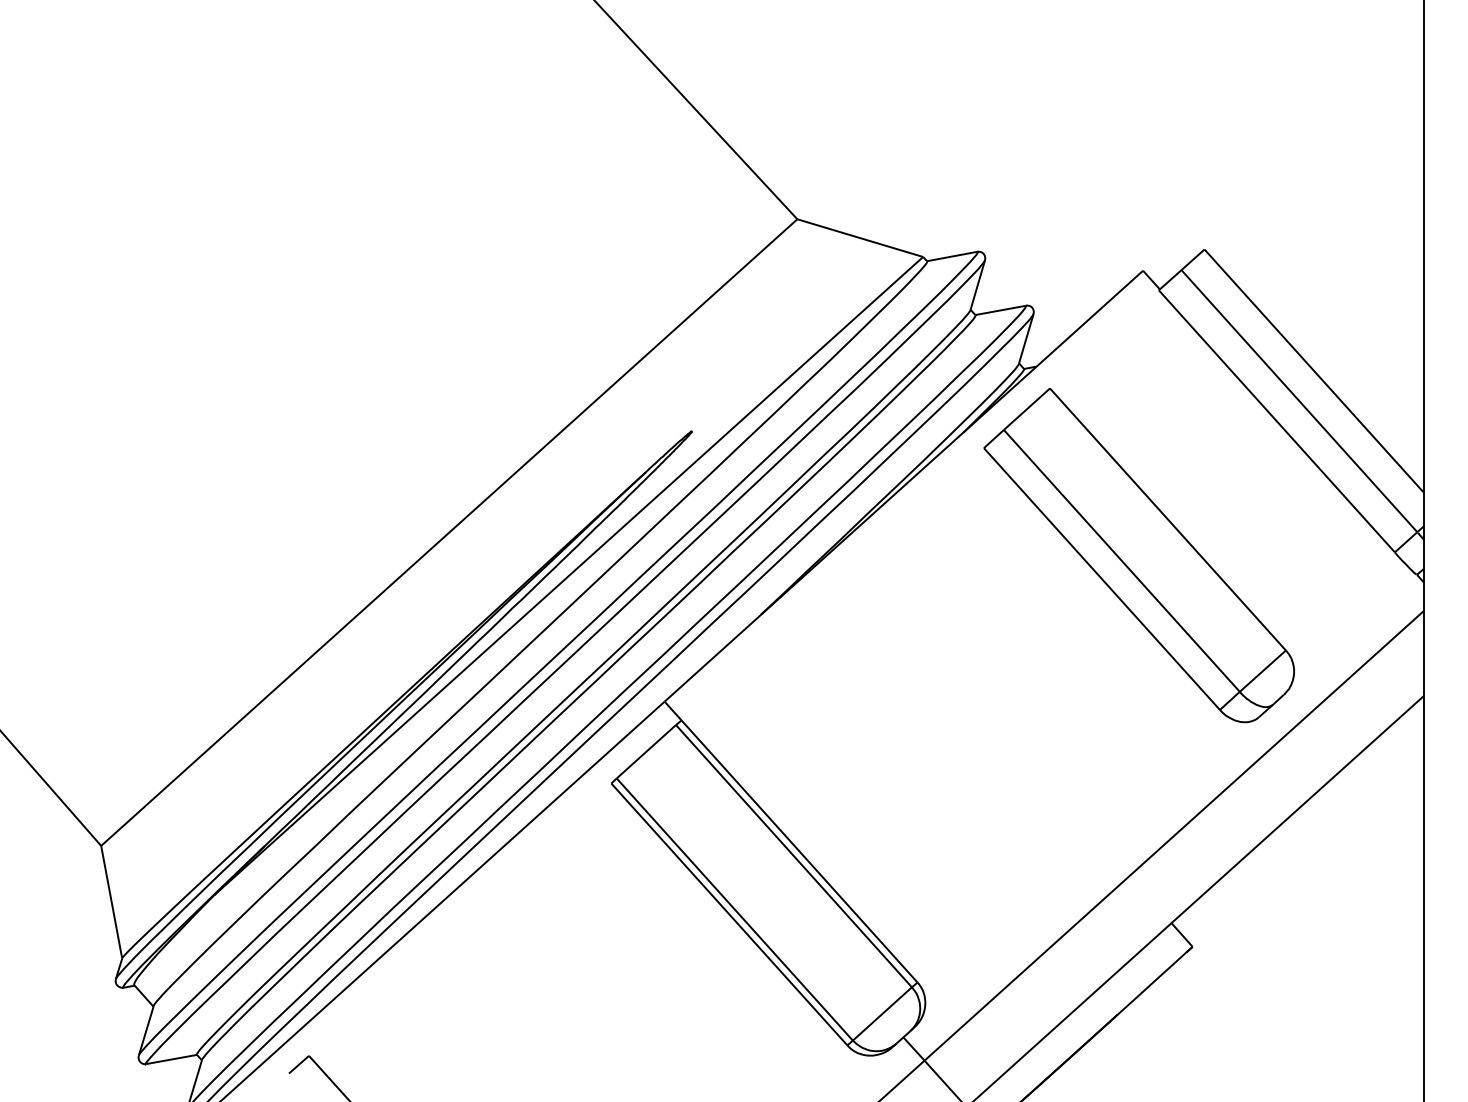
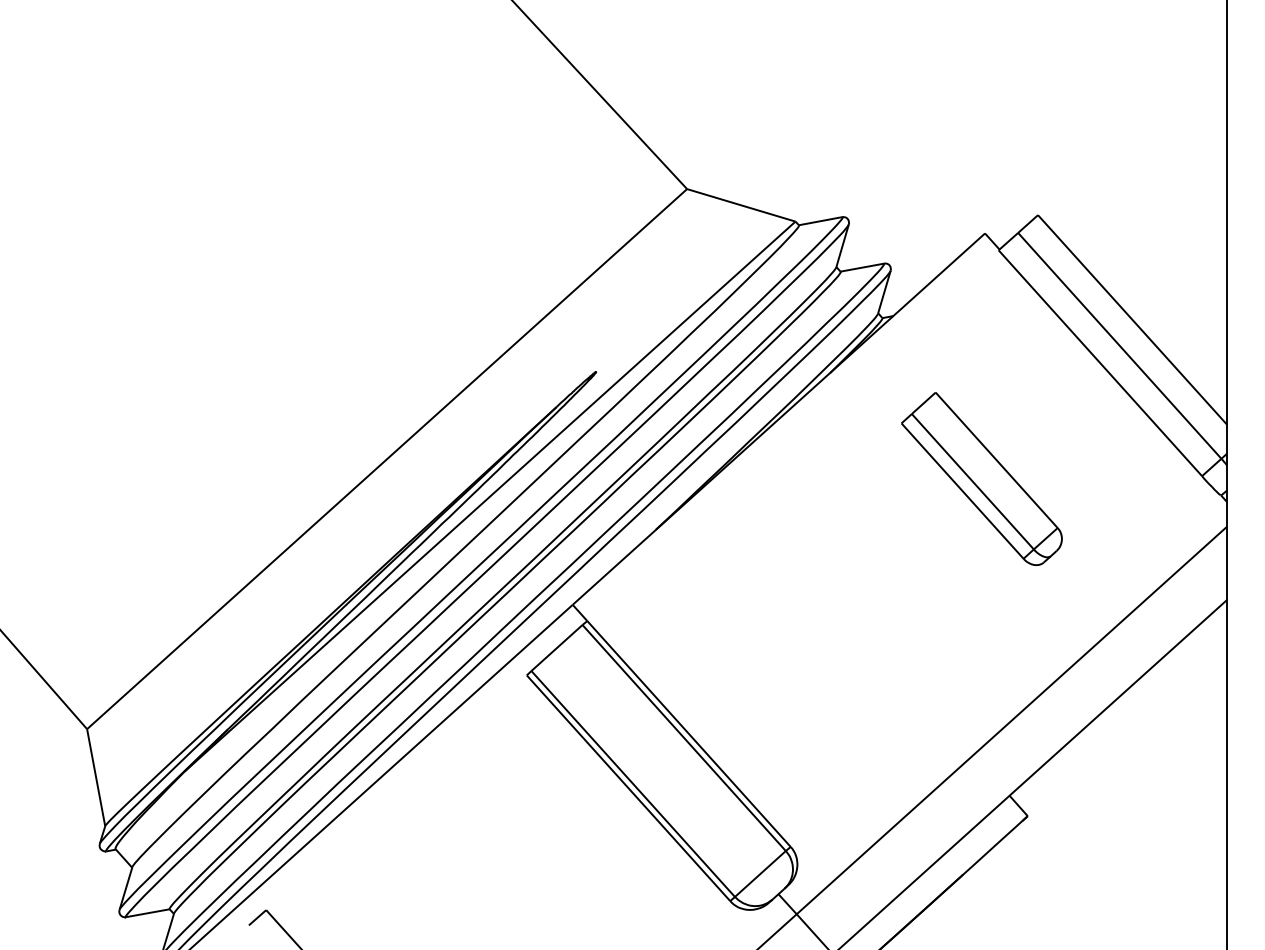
part: (1138, 555) -> (981, 478), size x0.6

